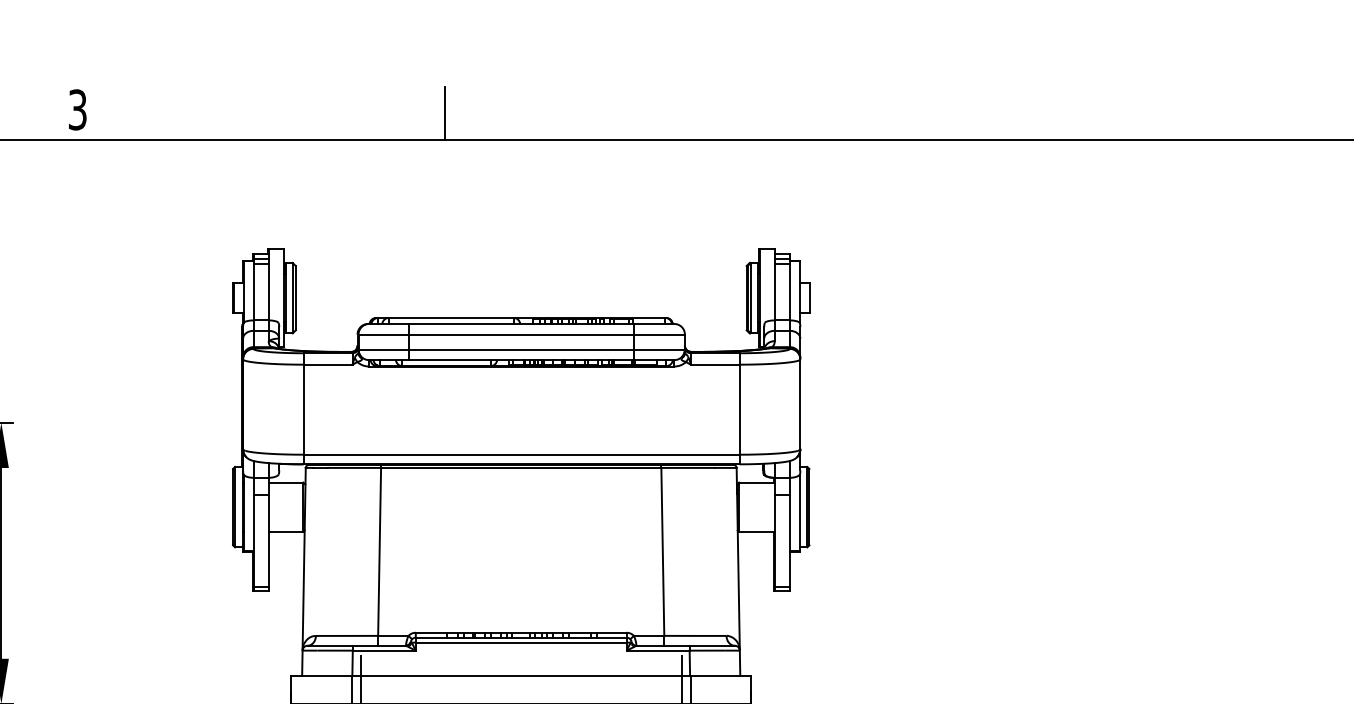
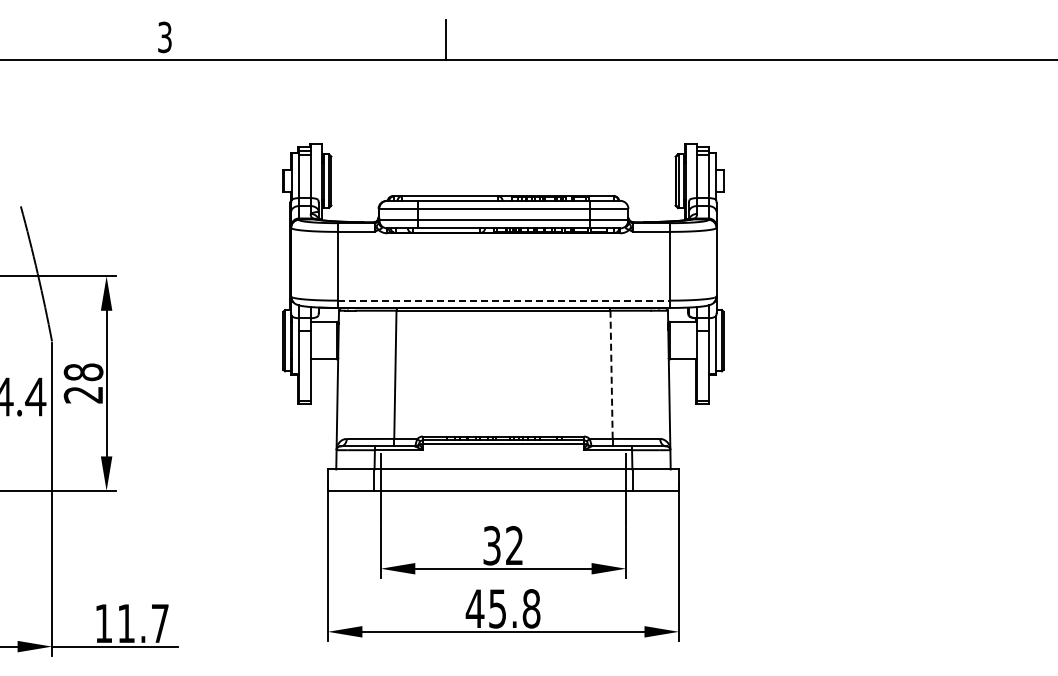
line: (522, 454) -> (504, 300), solid -> dashed
line: (662, 552) -> (611, 375), solid -> dashed

